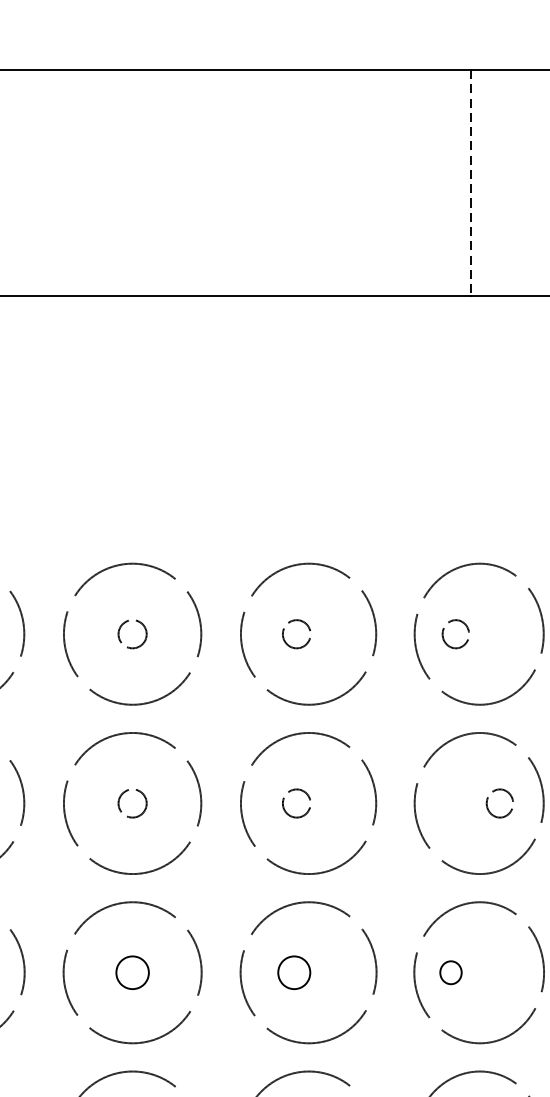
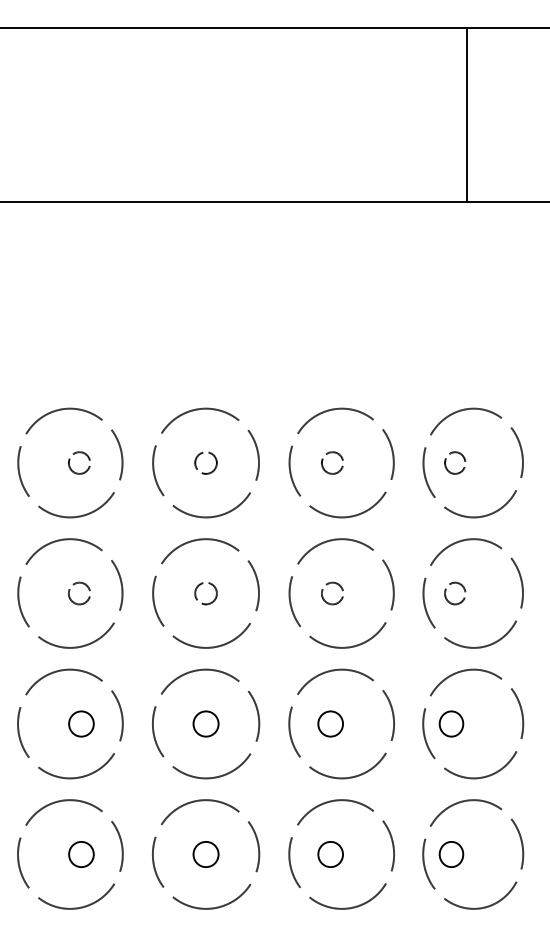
line: (471, 183) -> (467, 115), dashed -> solid
part: (510, 798) -> (463, 589), moved
part: (451, 972) -> (451, 723), size x1.43

